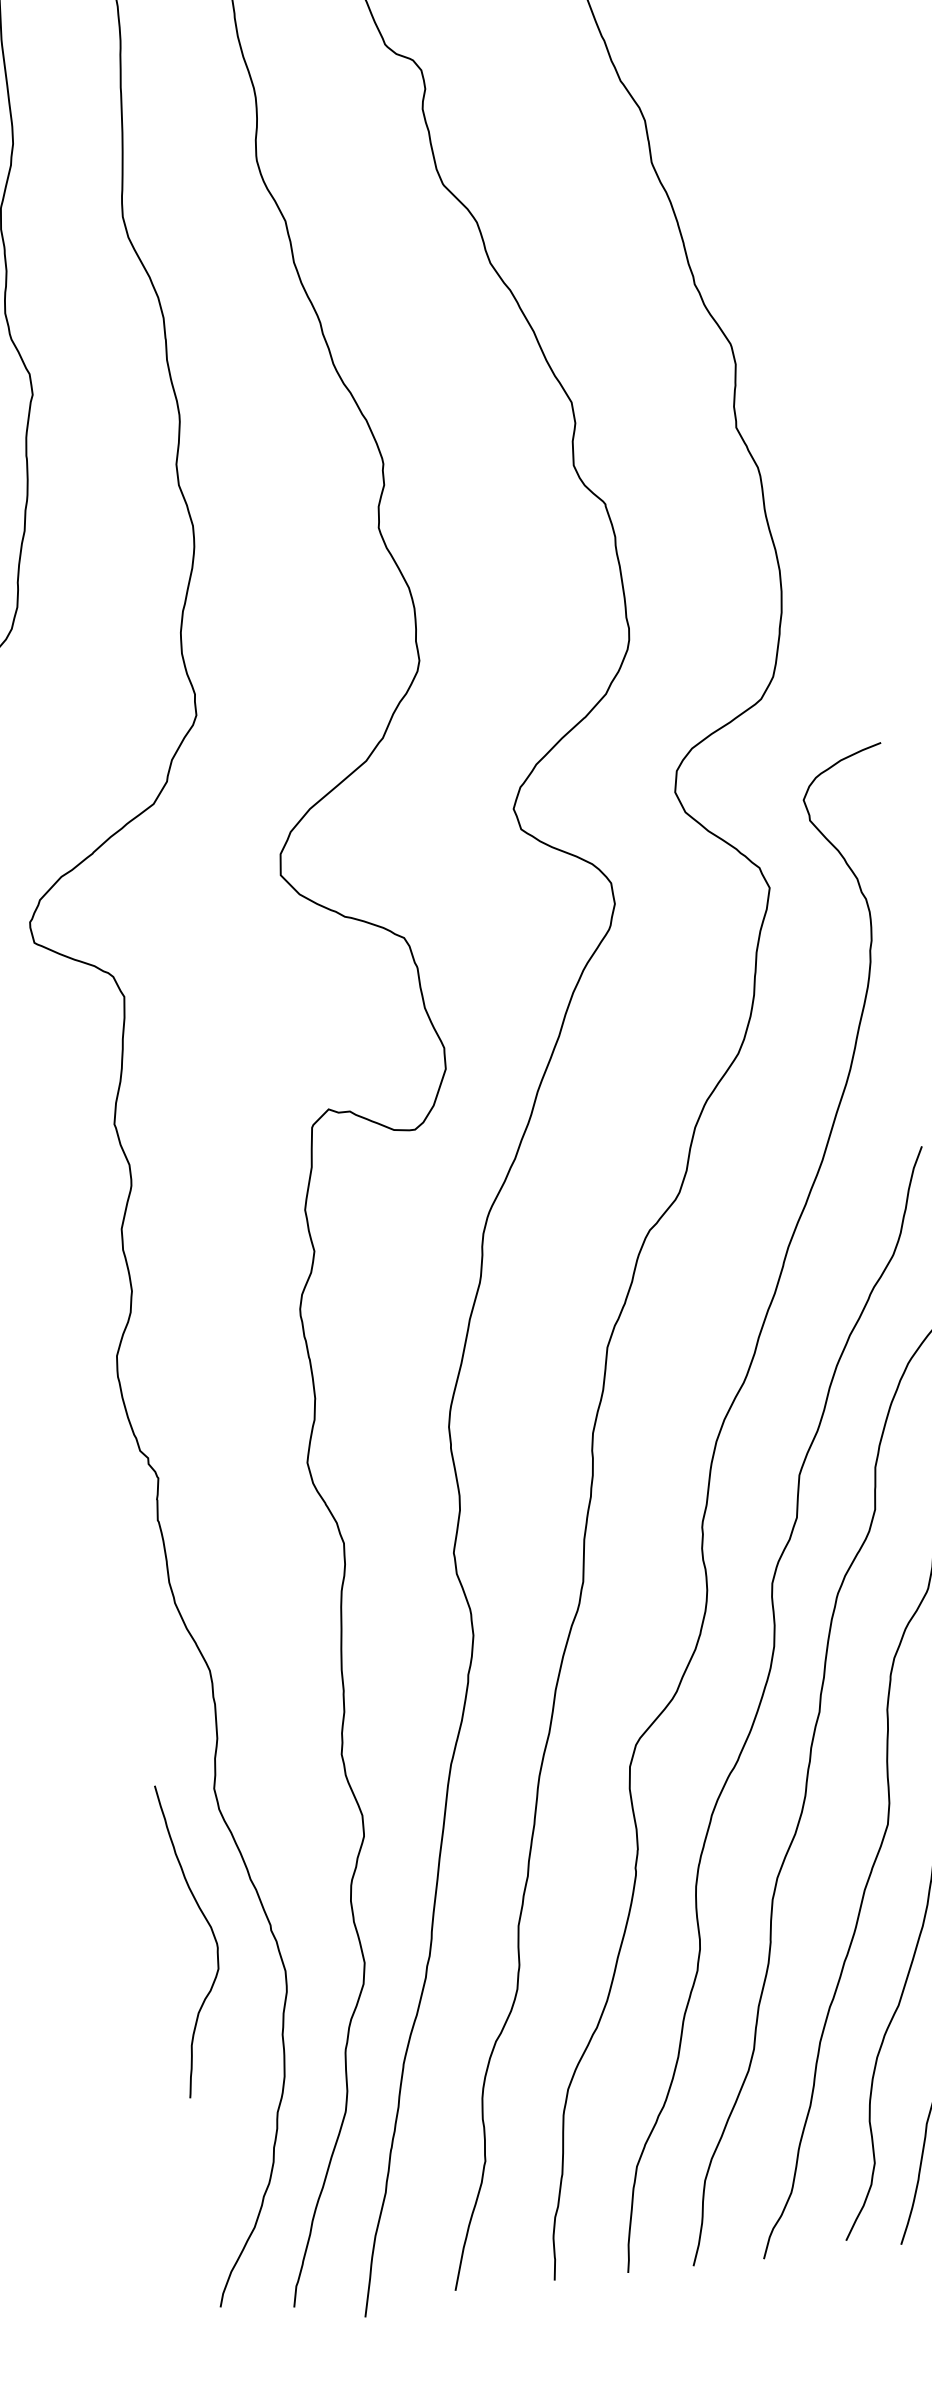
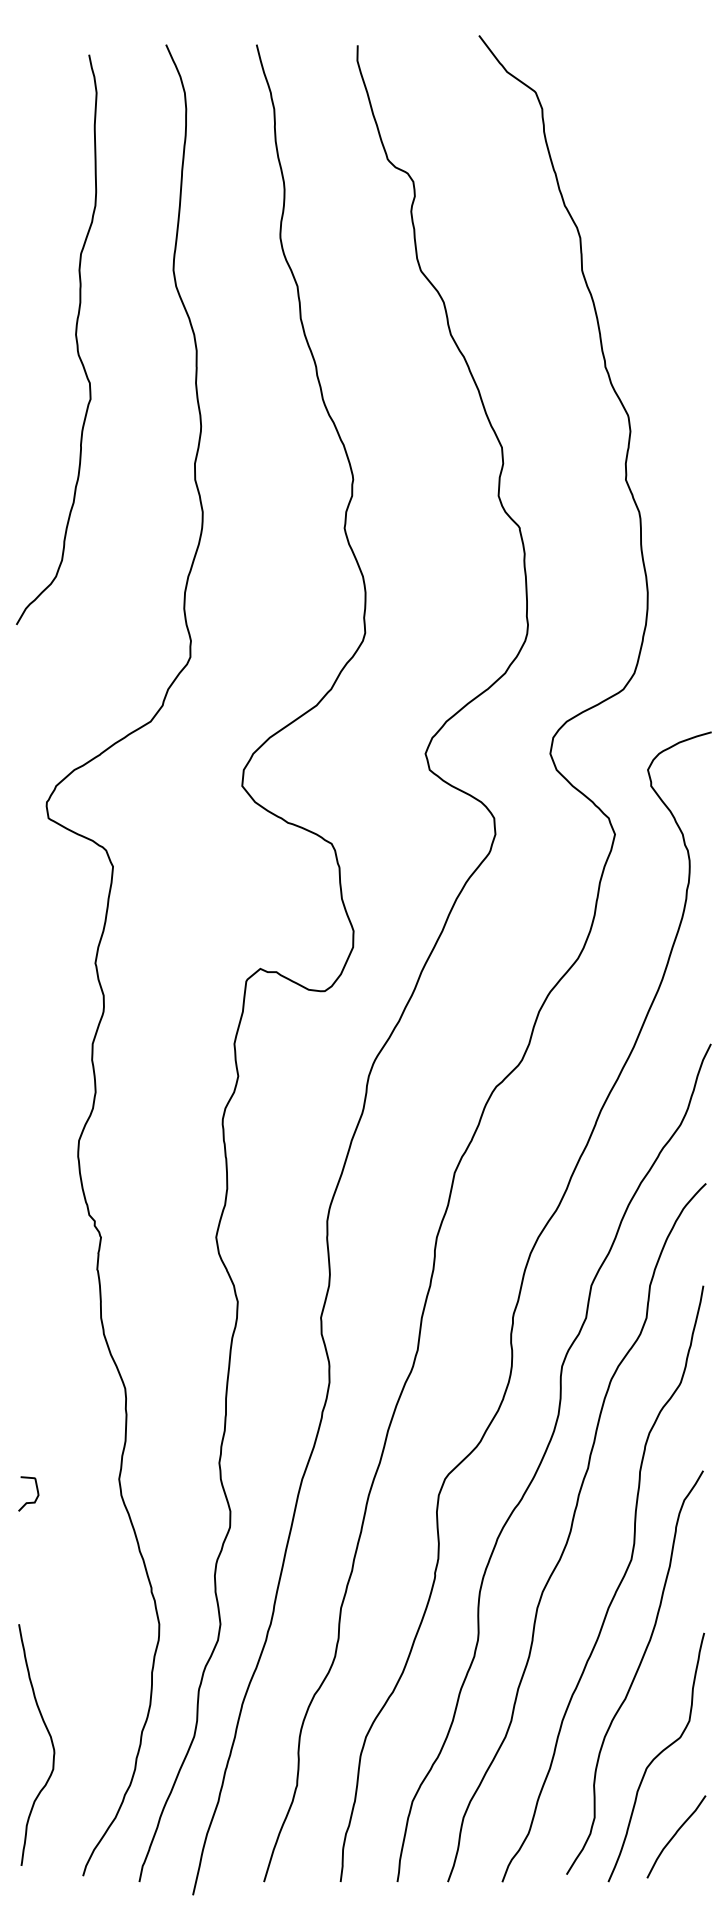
curve: (108, 1814) -> (36, 1490), added
curve: (211, 1932) -> (50, 1740), moved

